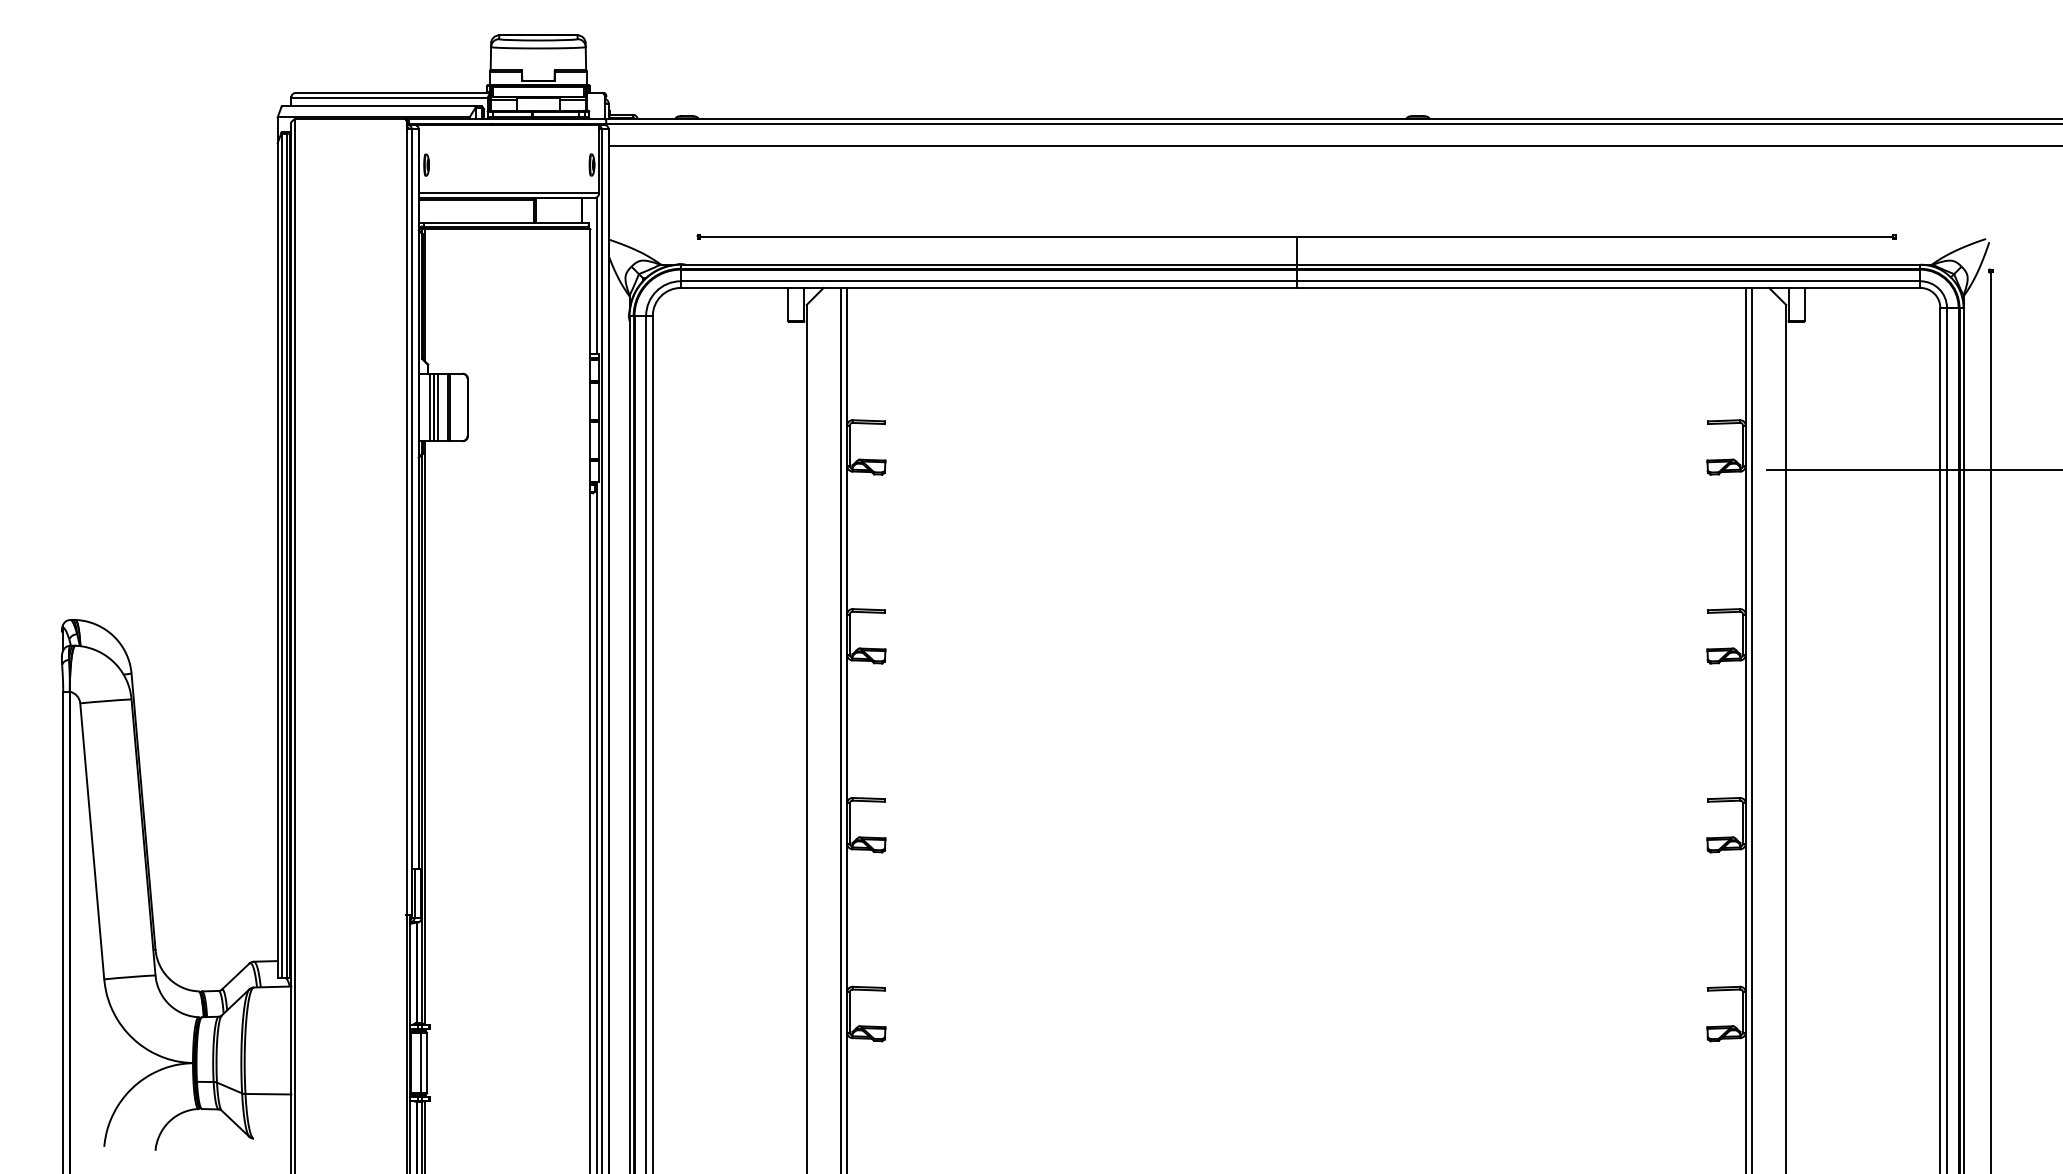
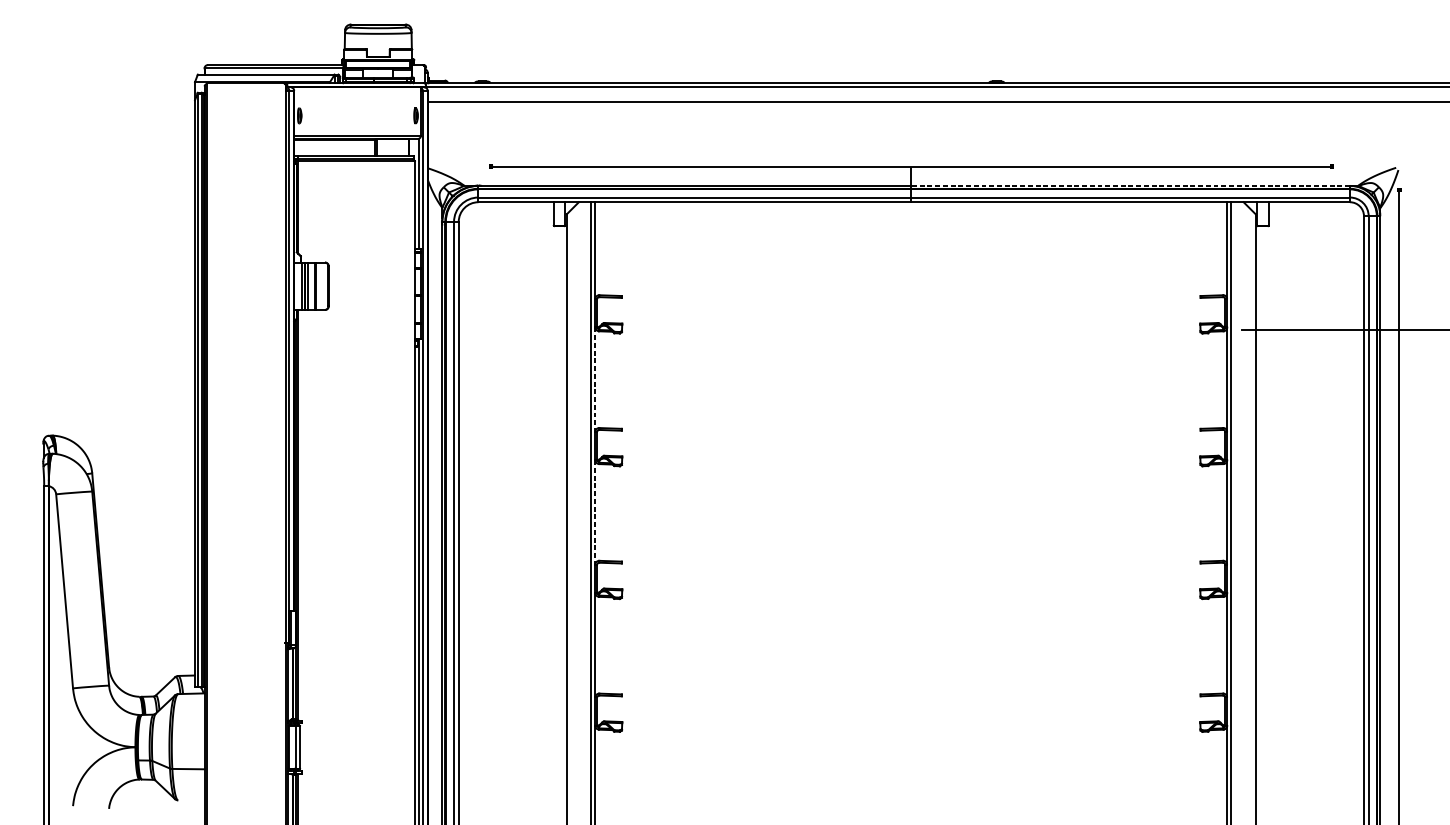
line: (1608, 264) -> (1130, 185), solid -> dashed
line: (847, 540) -> (595, 379), solid -> dashed
line: (847, 729) -> (595, 512), solid -> dashed

